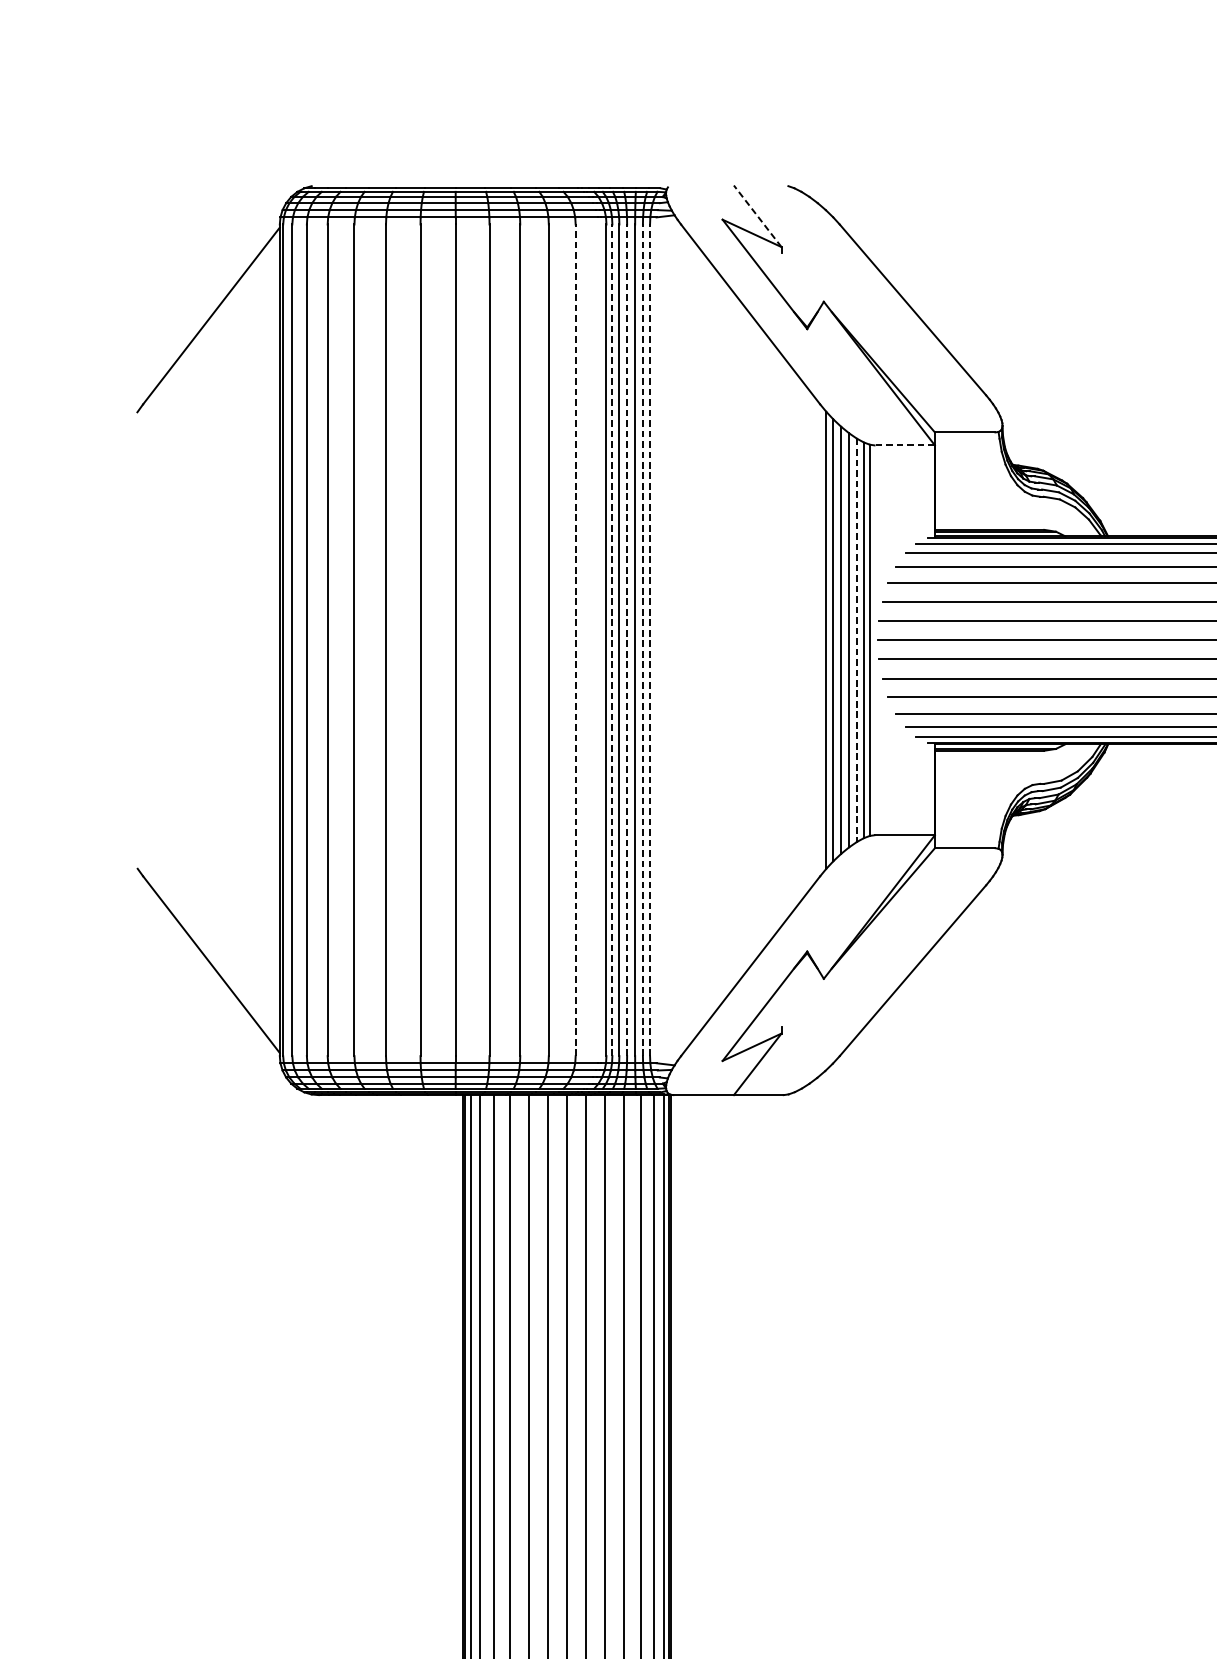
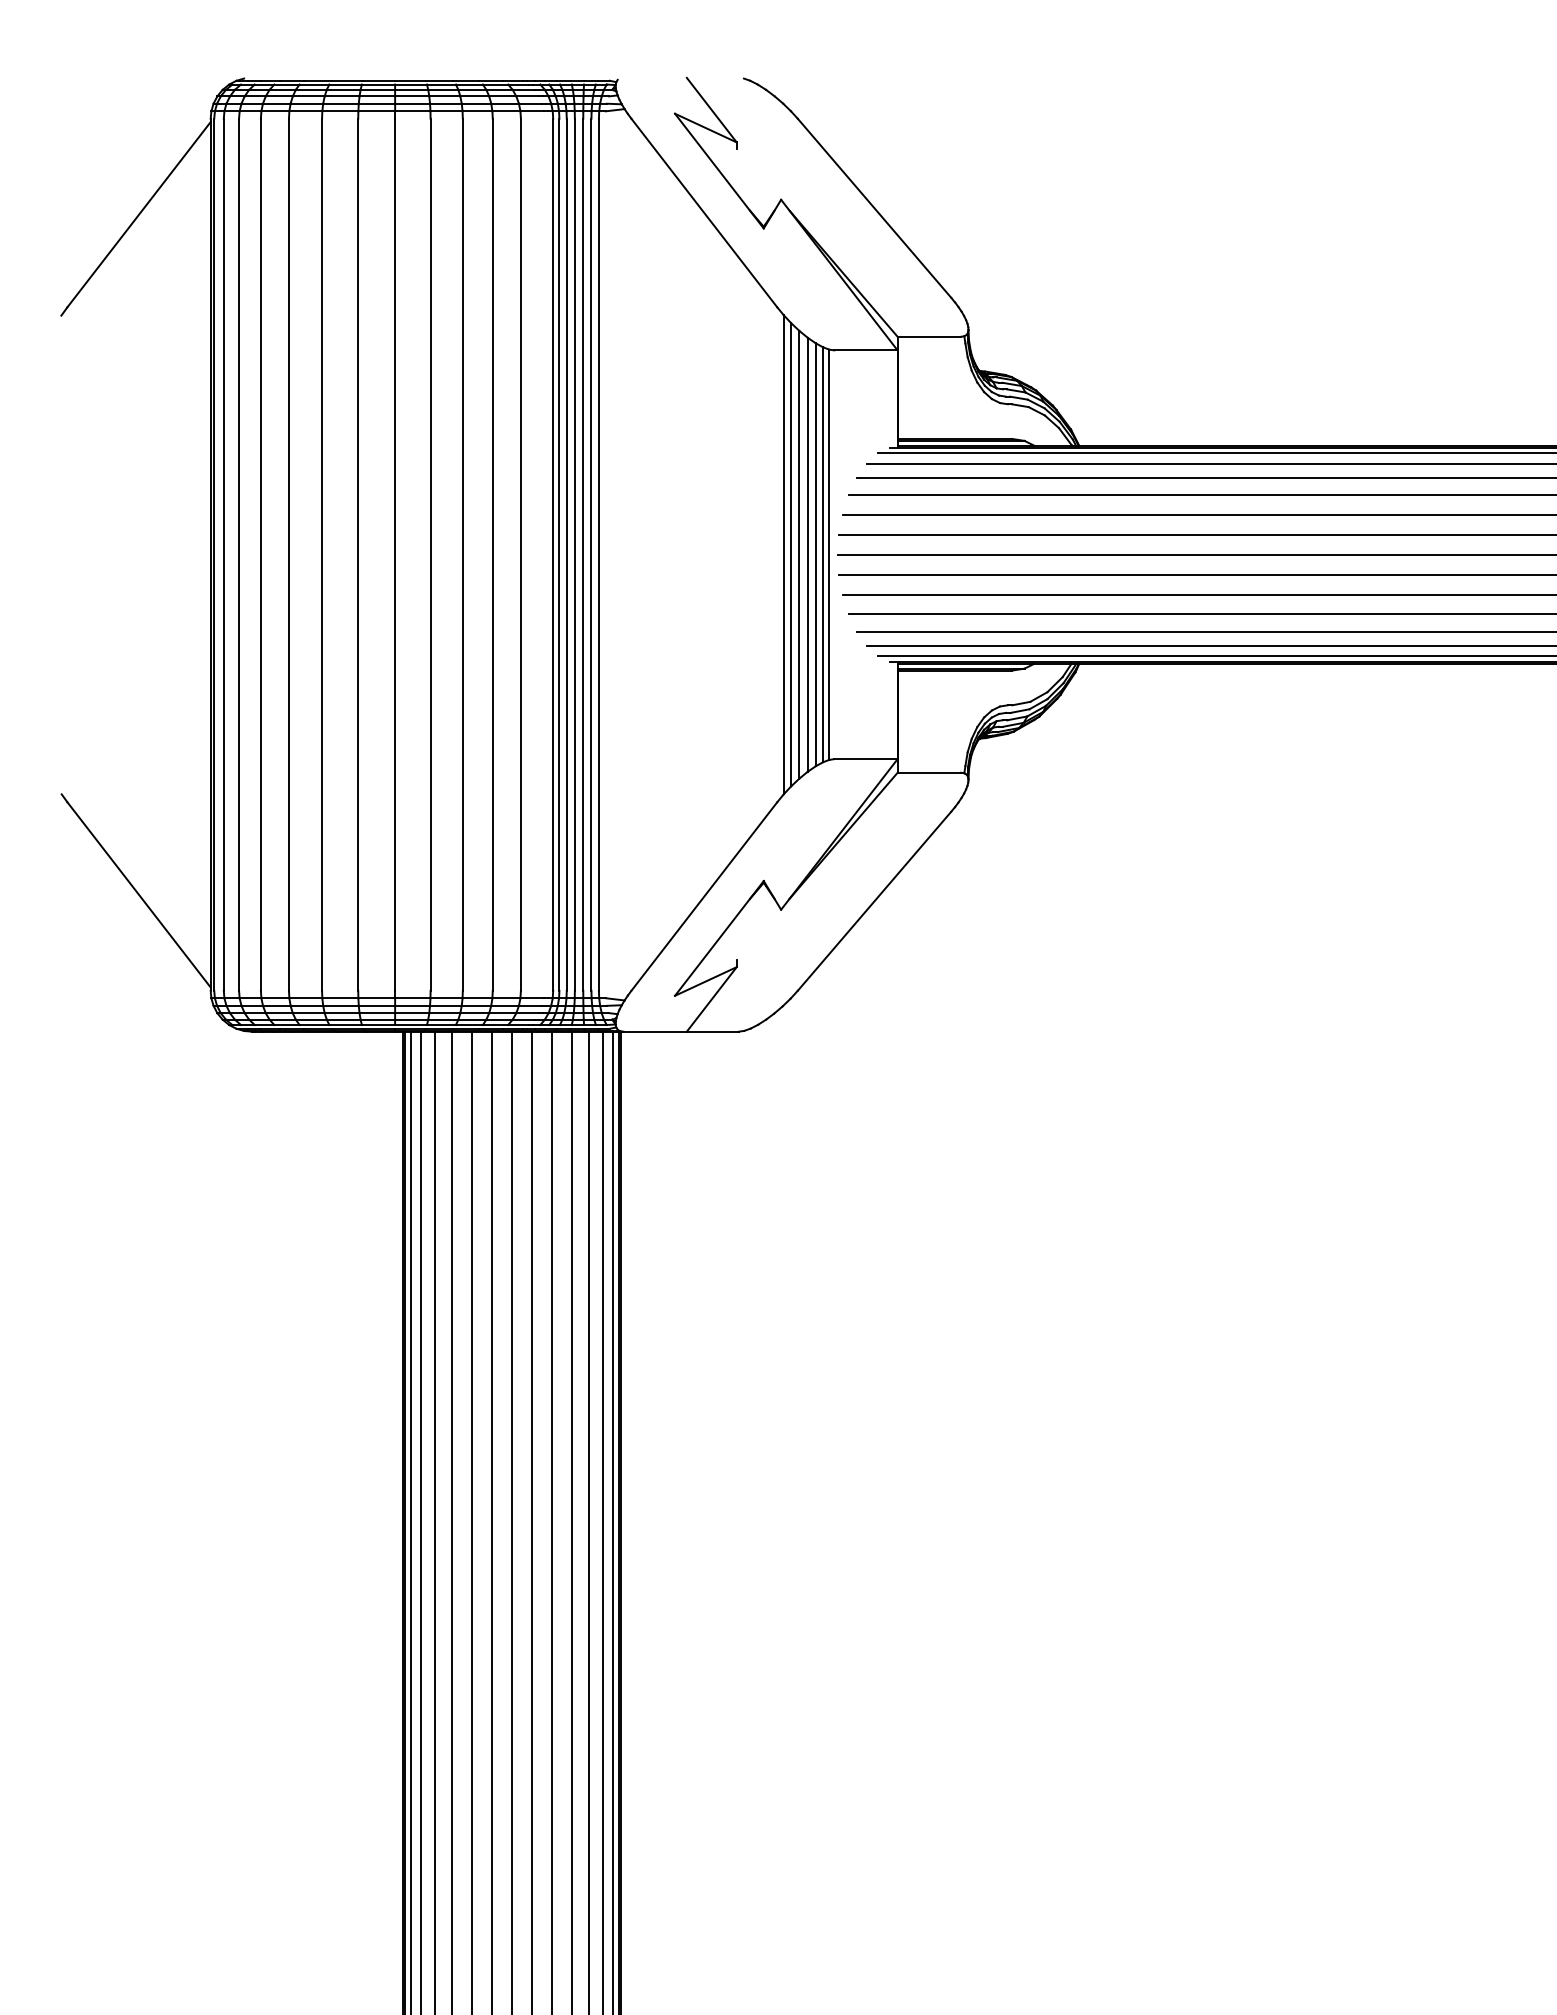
line: (757, 216) -> (711, 110), dashed -> solid
line: (904, 445) -> (865, 350), dashed -> solid
line: (575, 640) -> (520, 554), dashed -> solid
line: (612, 640) -> (559, 554), dashed -> solid
line: (626, 640) -> (574, 554), dashed -> solid
line: (642, 640) -> (591, 554), dashed -> solid
line: (649, 640) -> (598, 554), dashed -> solid
line: (856, 641) -> (815, 555), dashed -> solid

